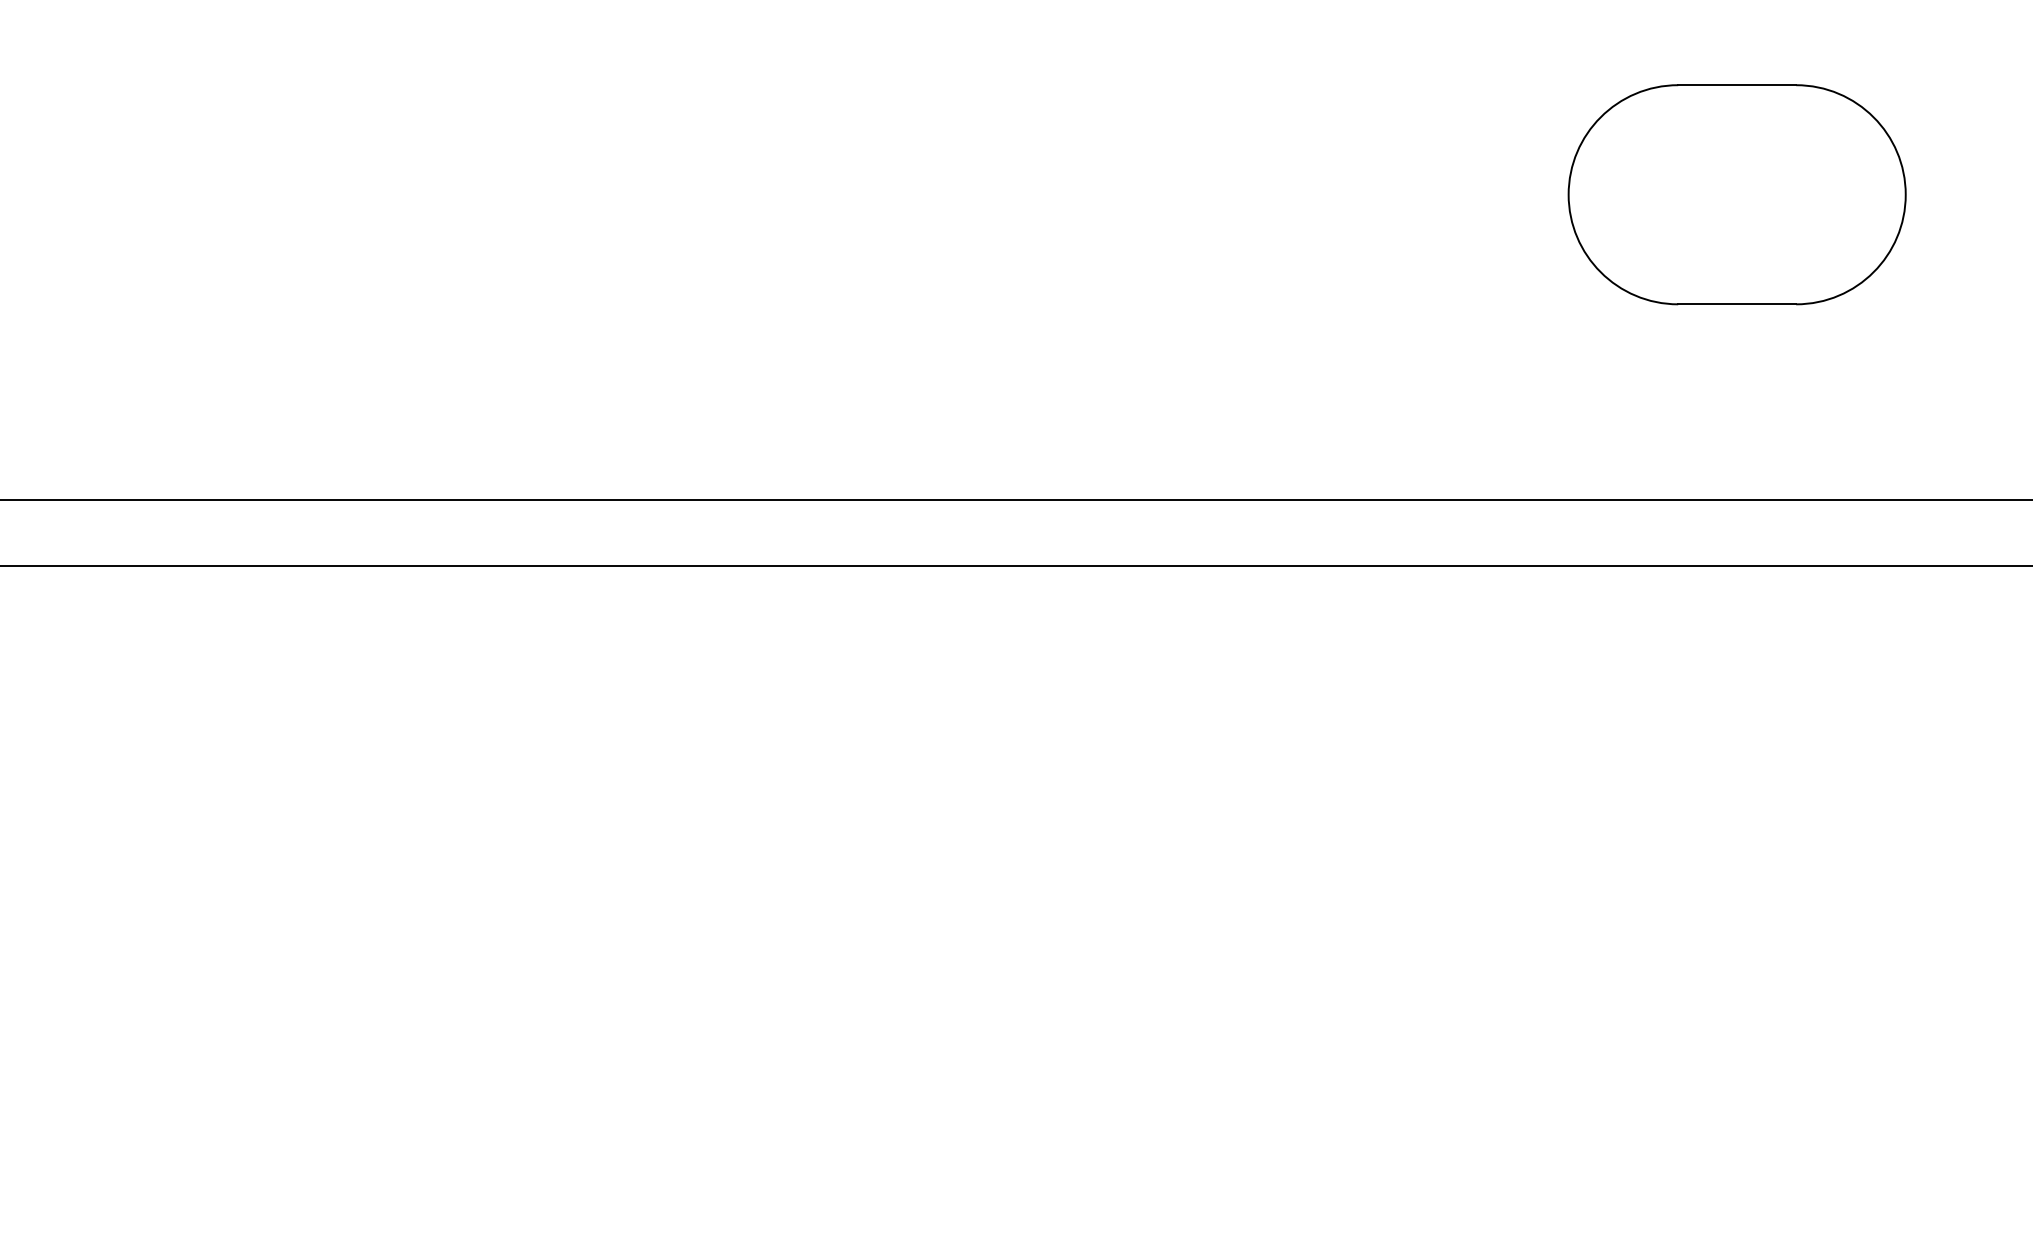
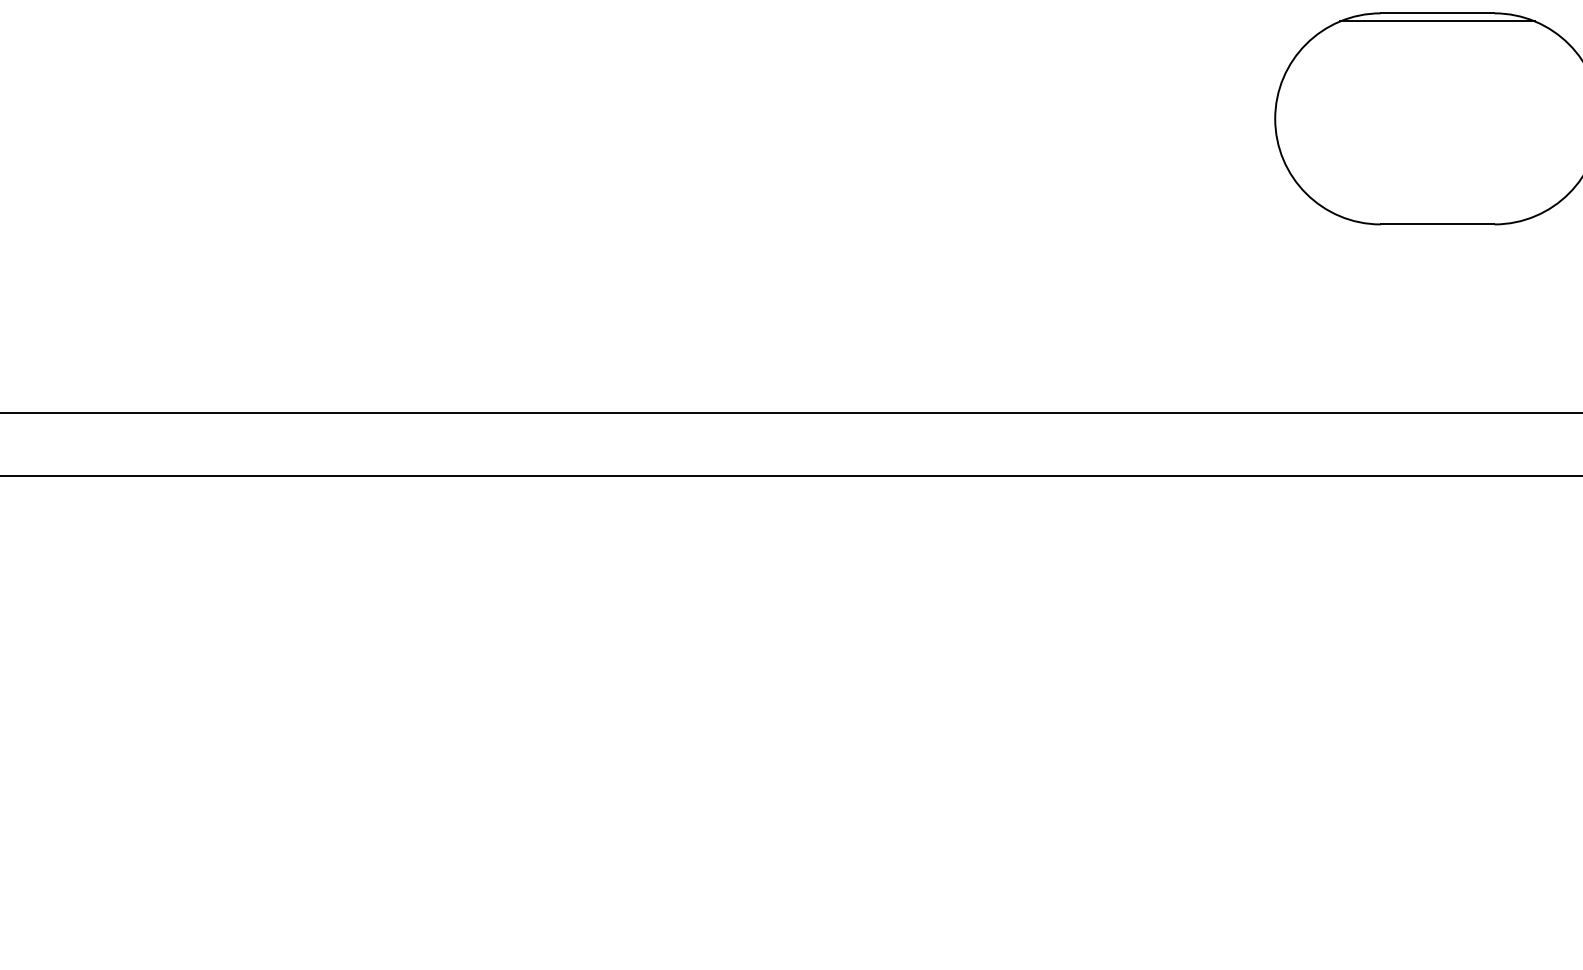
line: (1737, 93) -> (1437, 21), added

